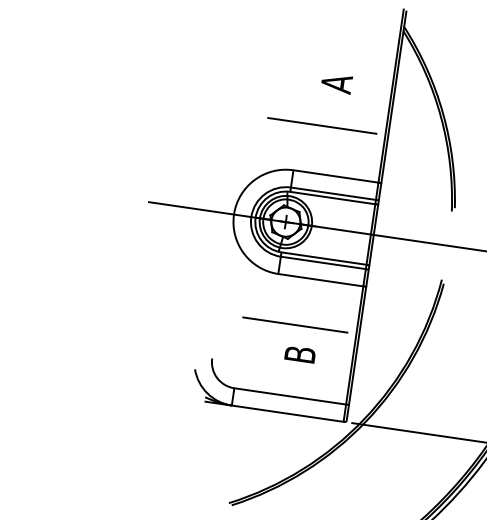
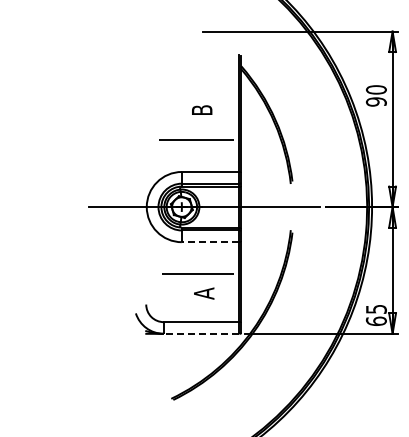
text: (337, 83) -> (202, 110), A -> B
line: (320, 280) -> (210, 242), solid -> dashed
text: (300, 354) -> (204, 293), B -> A
line: (287, 413) -> (201, 333), solid -> dashed

